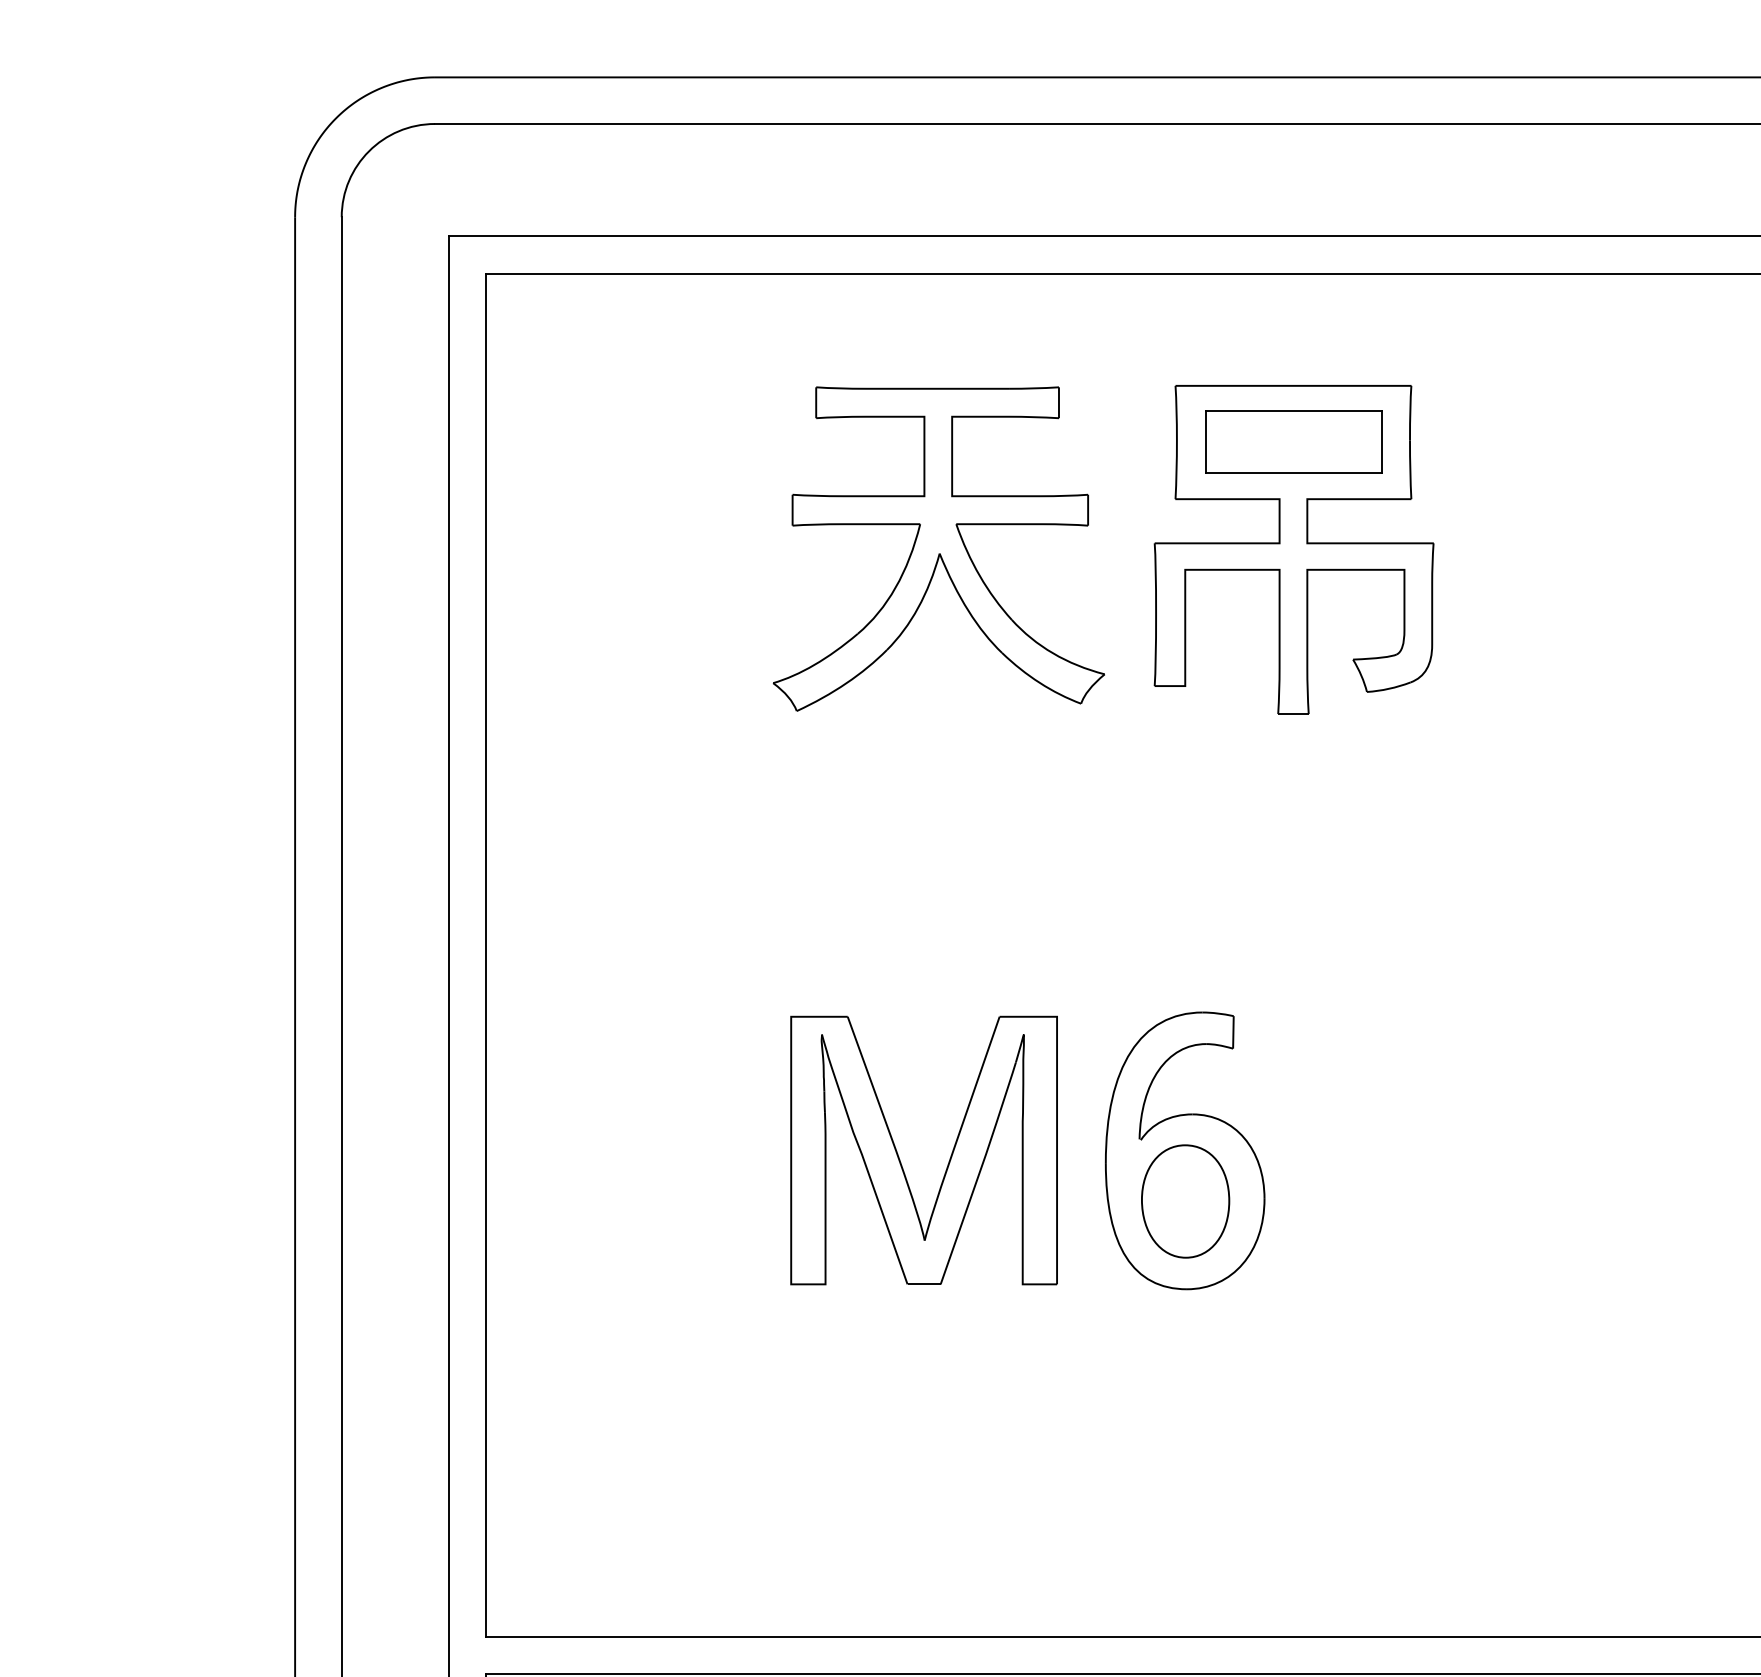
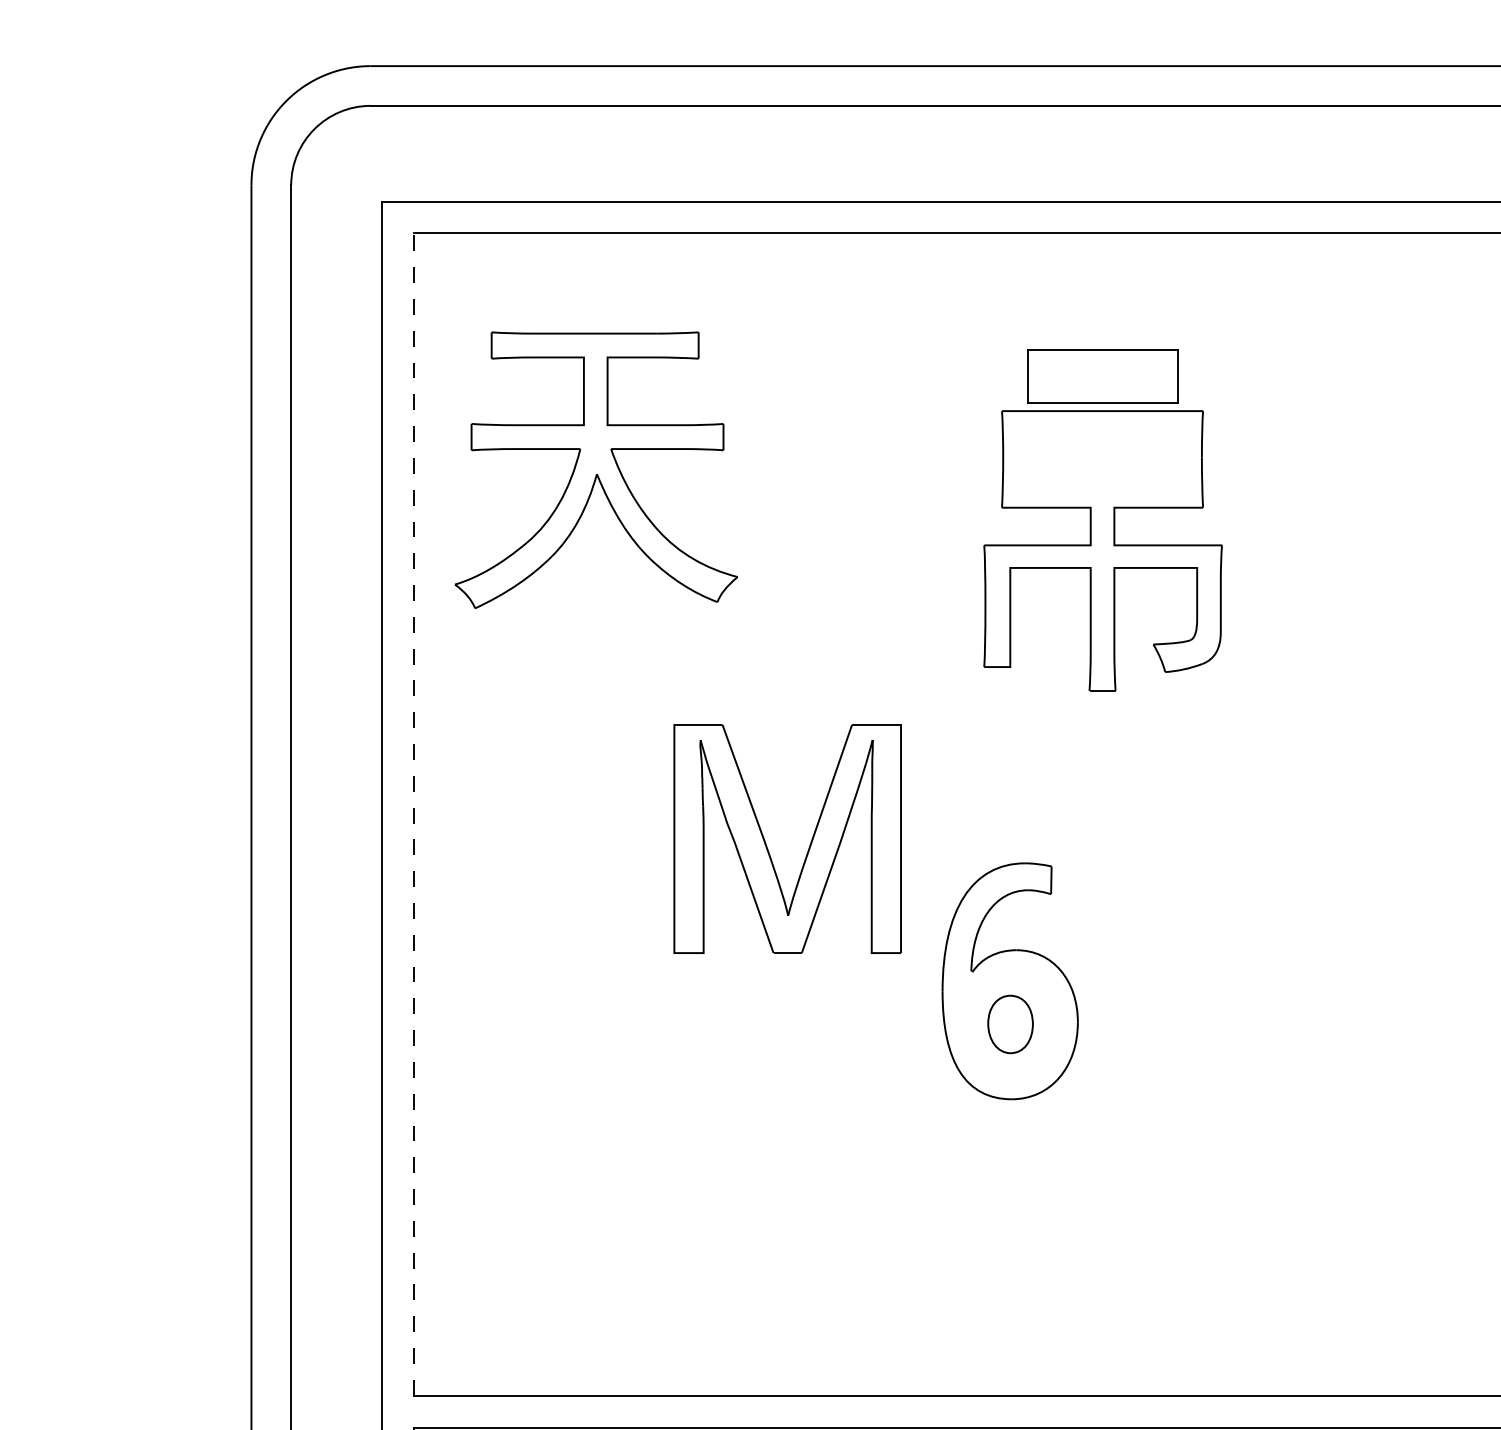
part: (937, 548) -> (595, 469), moved
part: (1293, 549) -> (1102, 550), moved
line: (486, 955) -> (414, 814), solid -> dashed
part: (900, 1159) -> (767, 846), moved
part: (1185, 1201) -> (1010, 1024), size x0.6

